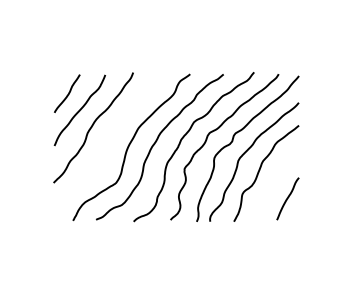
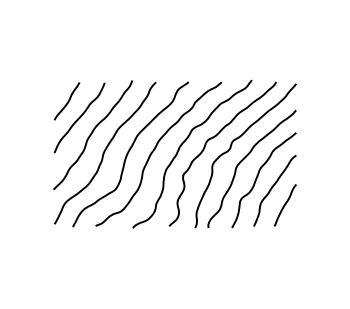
curve: (106, 145) -> (105, 152), added
curve: (274, 181) -> (272, 188), added

